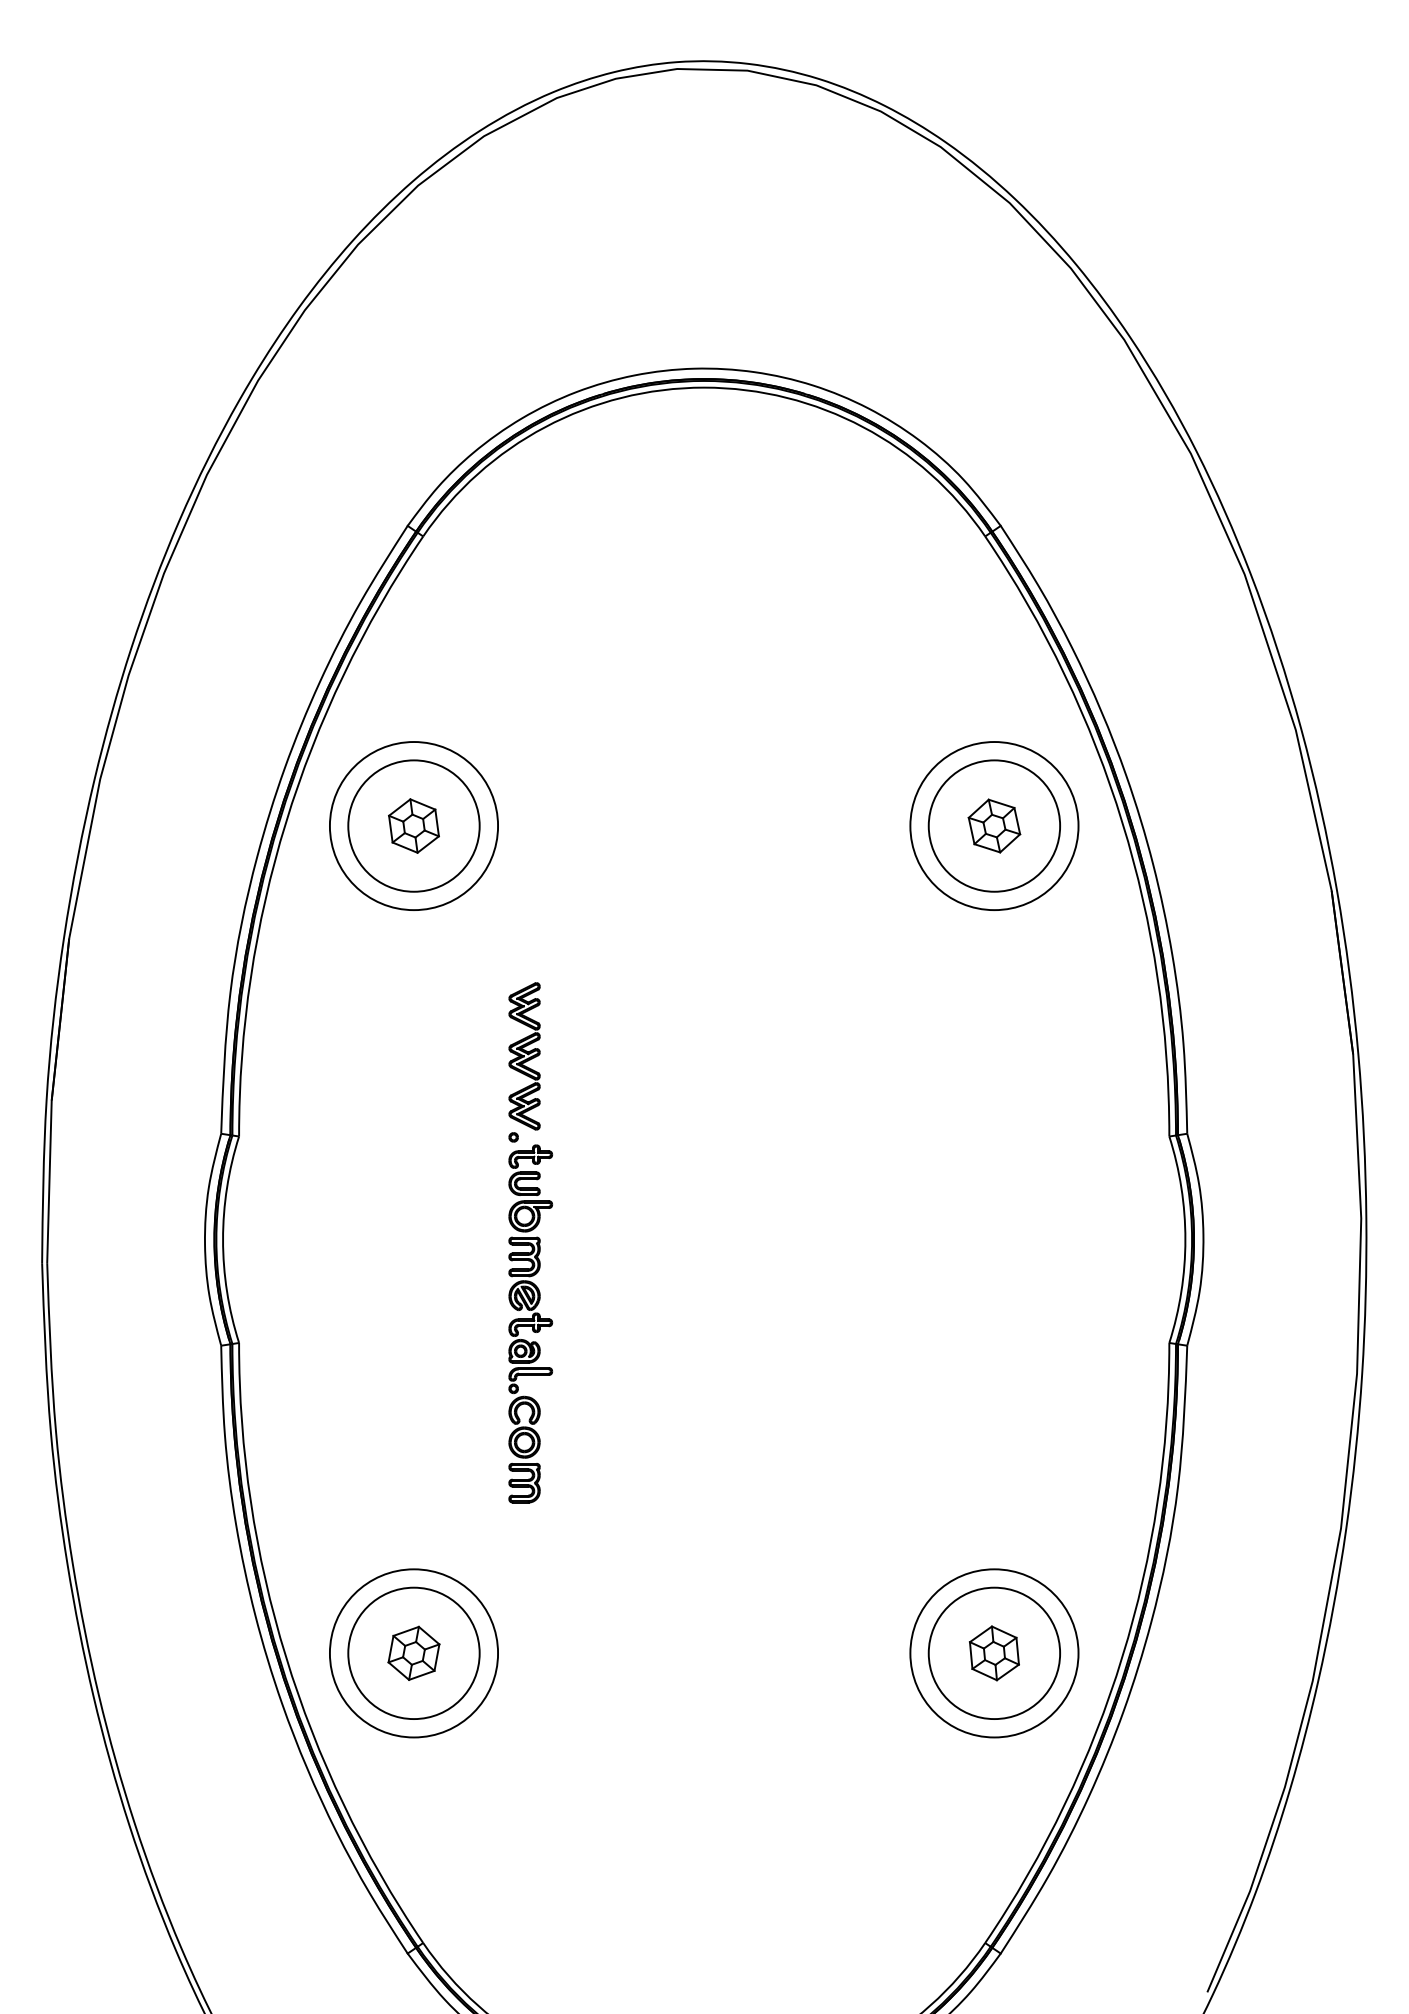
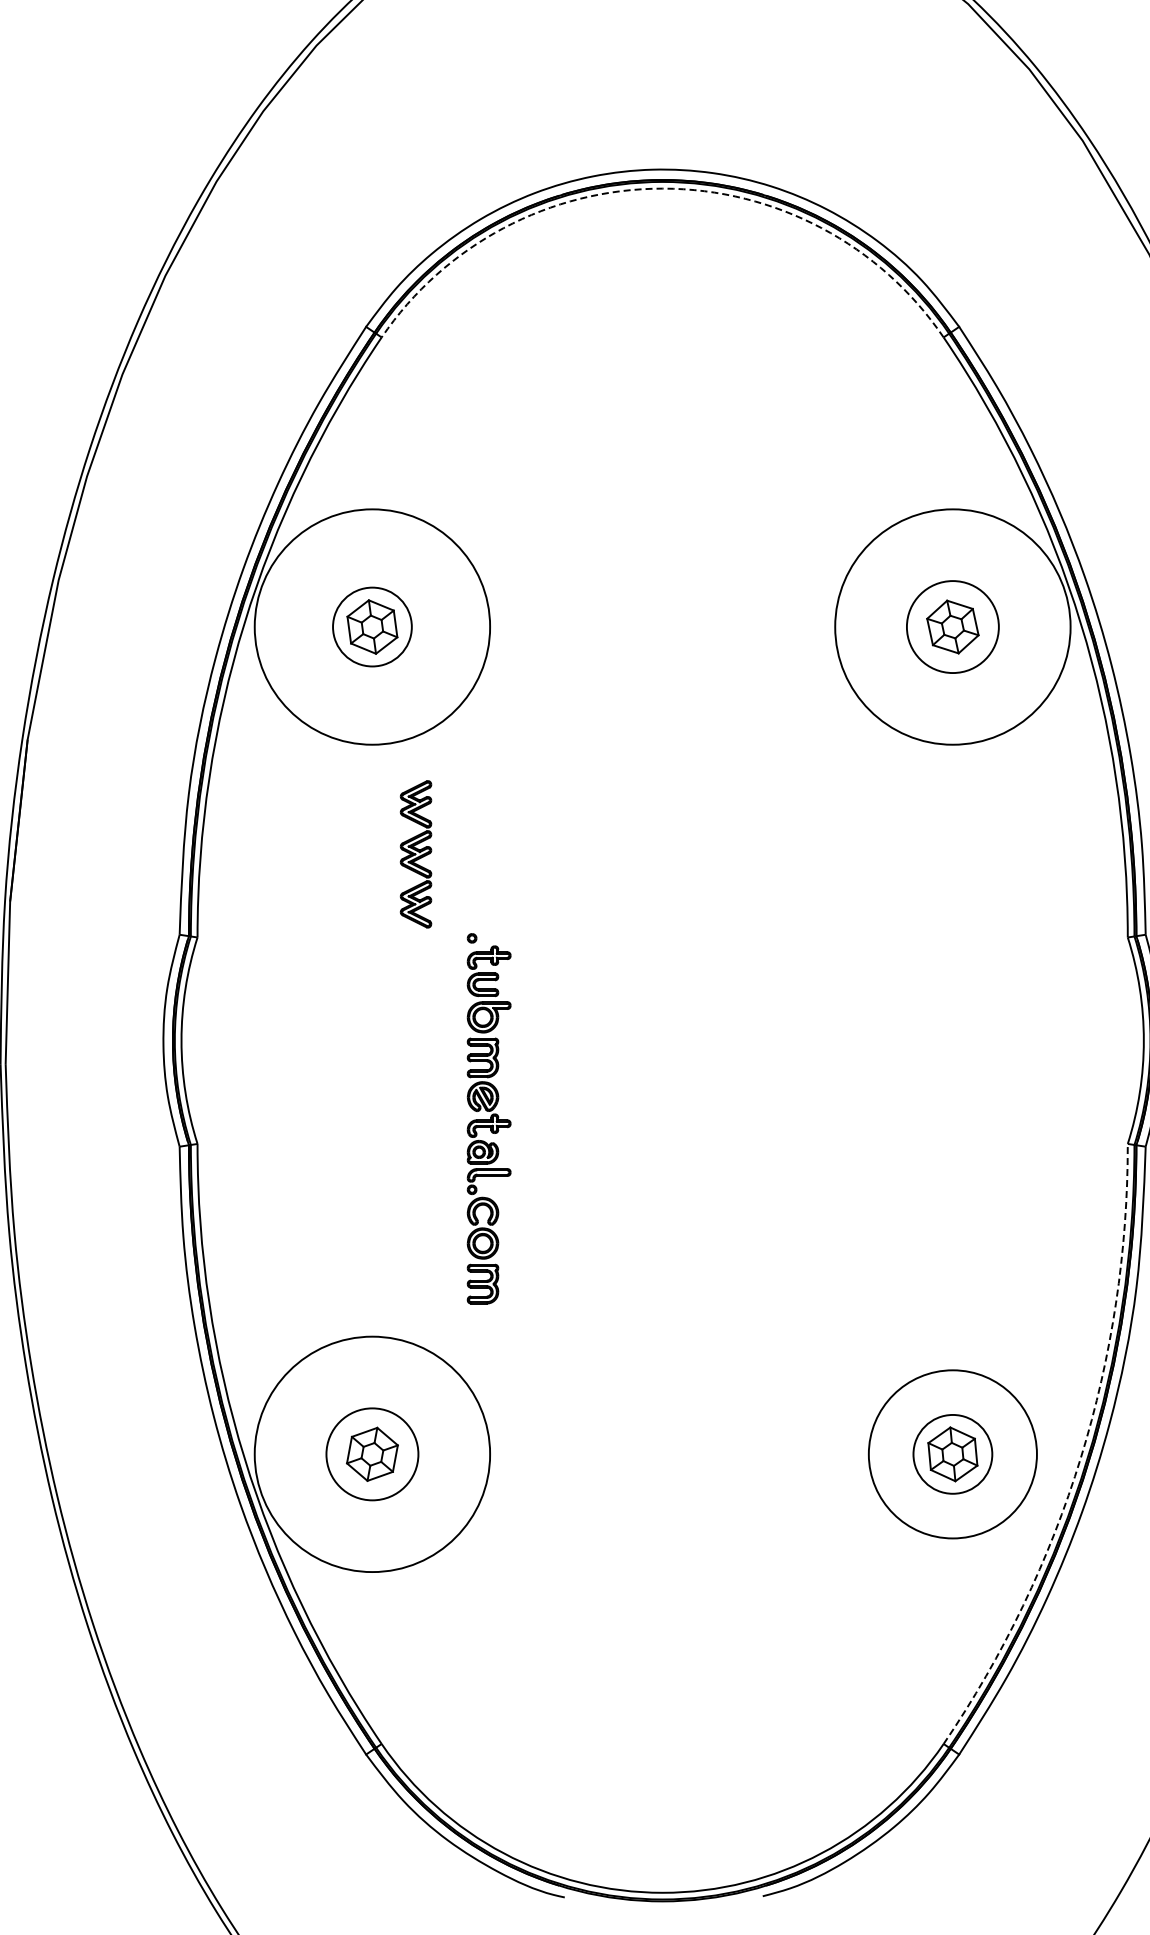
arc: (704, 387) -> (662, 188), solid -> dashed
circle: (413, 825) -> (371, 626), size x0.6
circle: (994, 825) -> (952, 626), size x0.7
circle: (413, 826) -> (371, 627), size x1.4
circle: (994, 826) -> (952, 627), size x1.4
part: (524, 1056) -> (415, 854), moved
circle: (413, 1653) -> (371, 1454), size x0.7
circle: (413, 1653) -> (371, 1454), size x1.4
circle: (994, 1653) -> (952, 1454), size x0.6
arc: (1122, 1656) -> (1080, 1457), solid -> dashed

